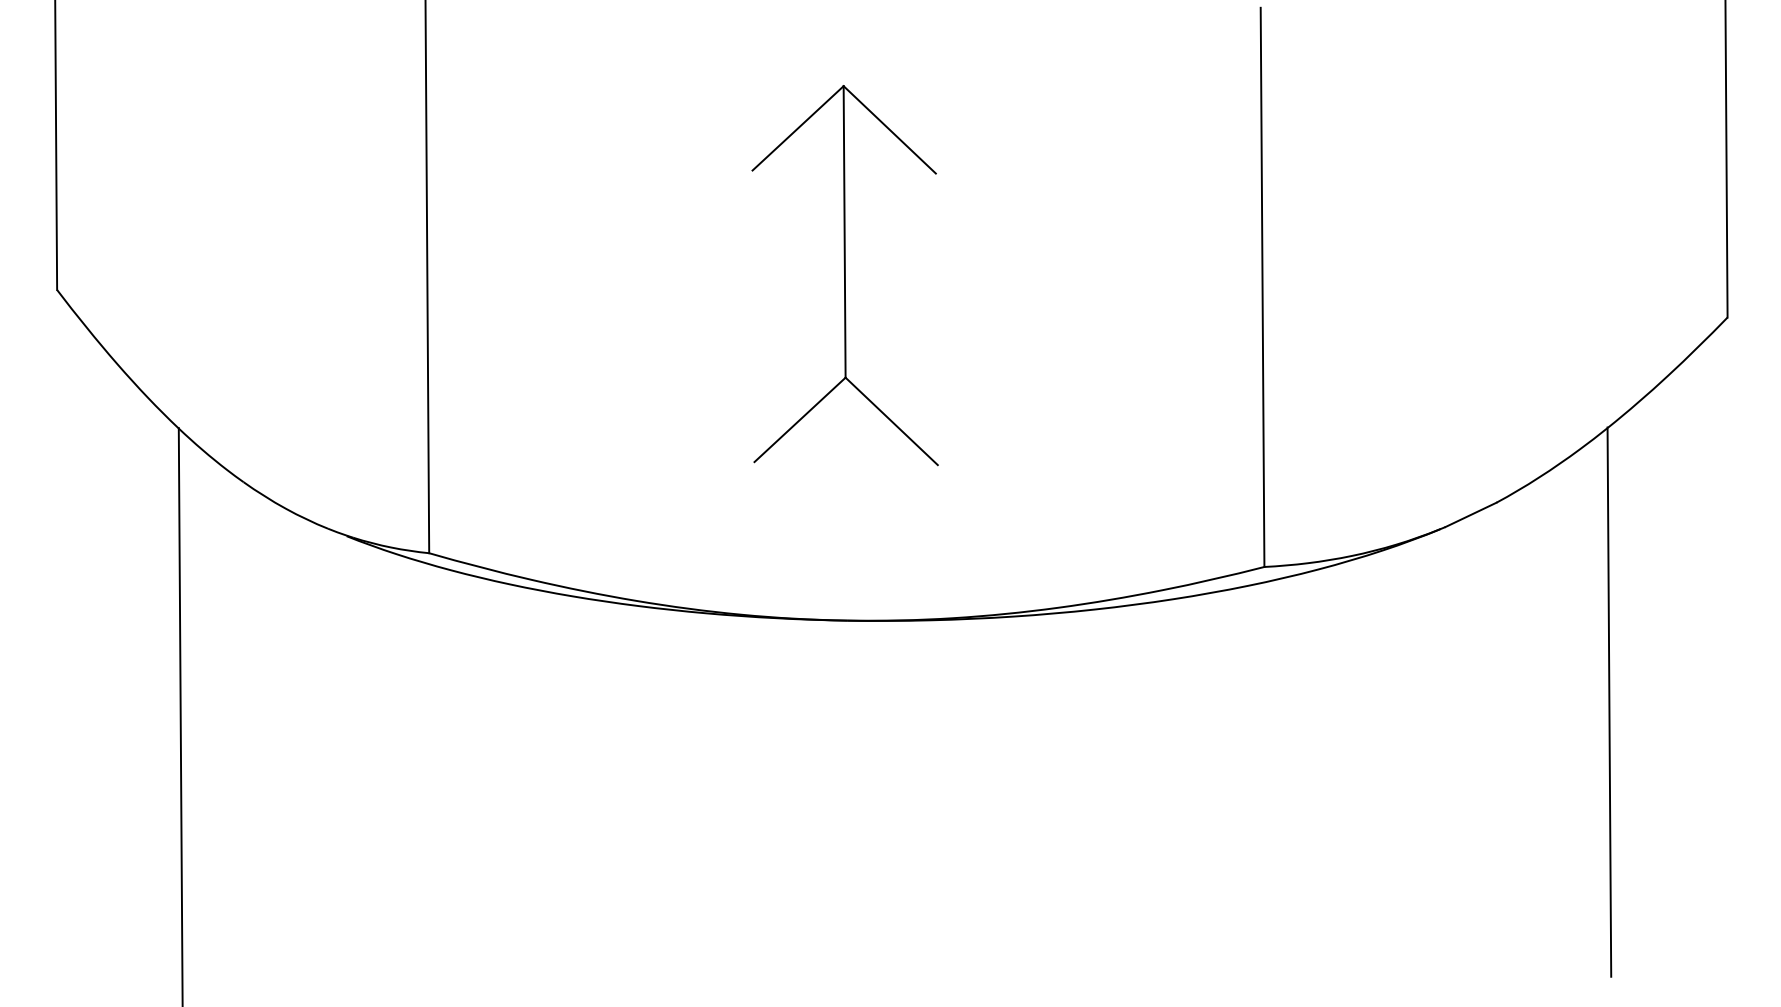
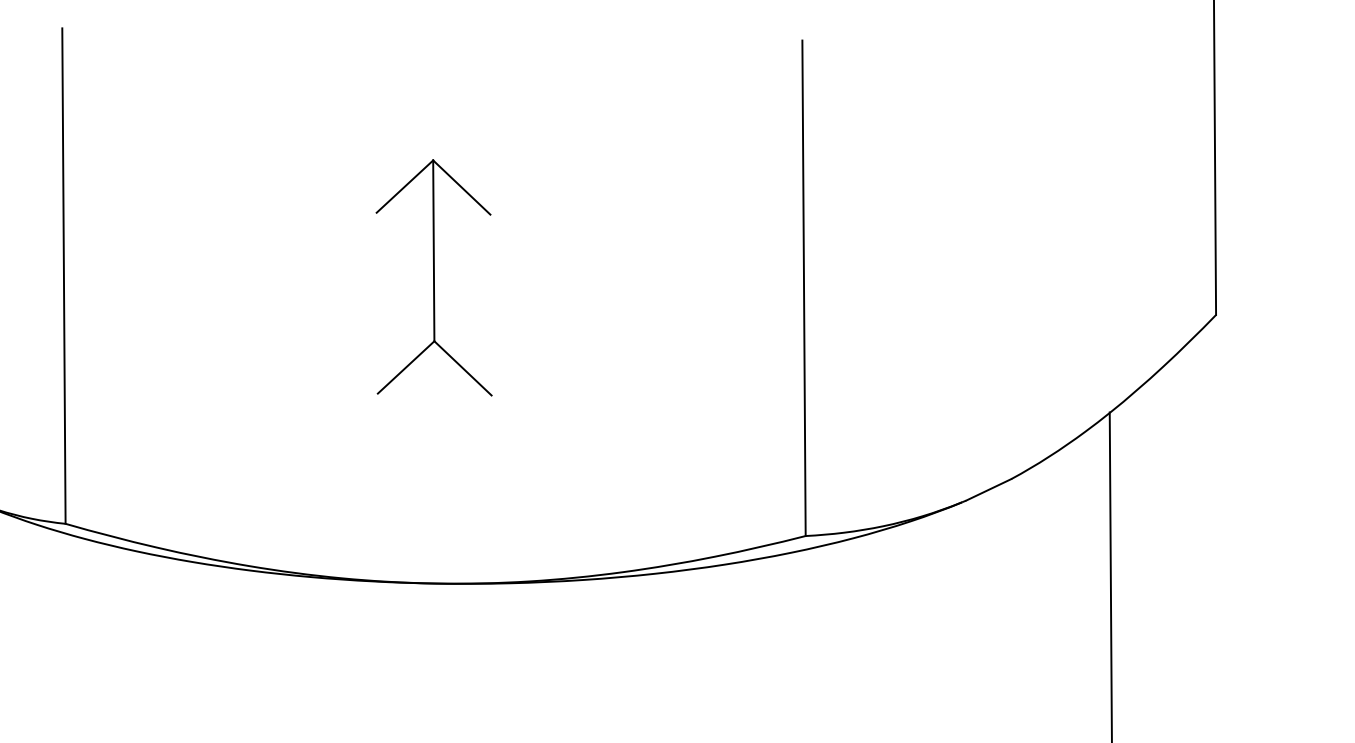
part: (844, 275) -> (433, 277), size x0.7

